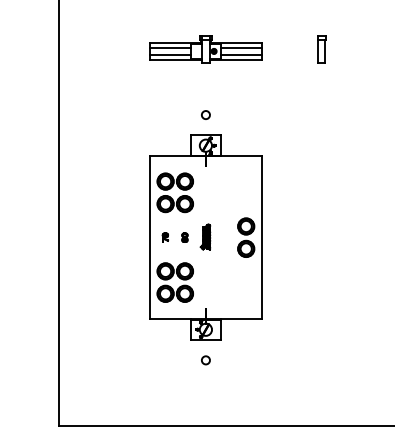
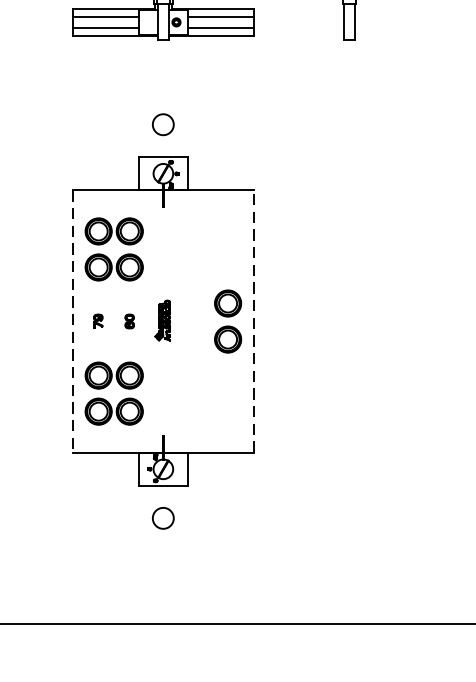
circle: (205, 114) -> (162, 123), size x1.6
line: (149, 237) -> (72, 321), solid -> dashed
line: (262, 237) -> (254, 321), solid -> dashed
circle: (205, 360) -> (162, 518), size x1.6

